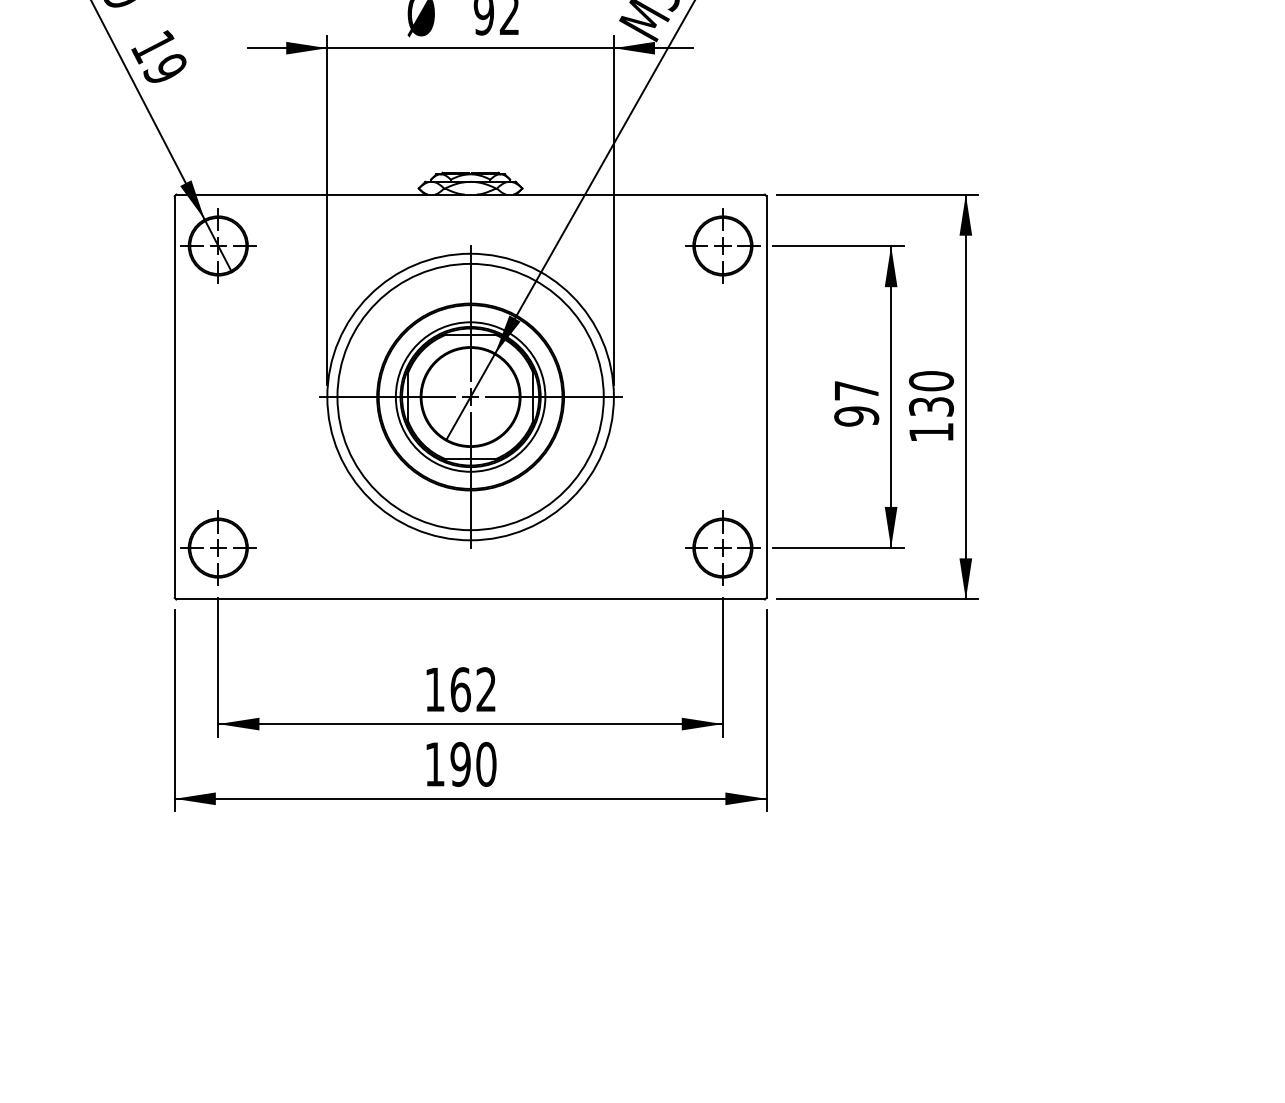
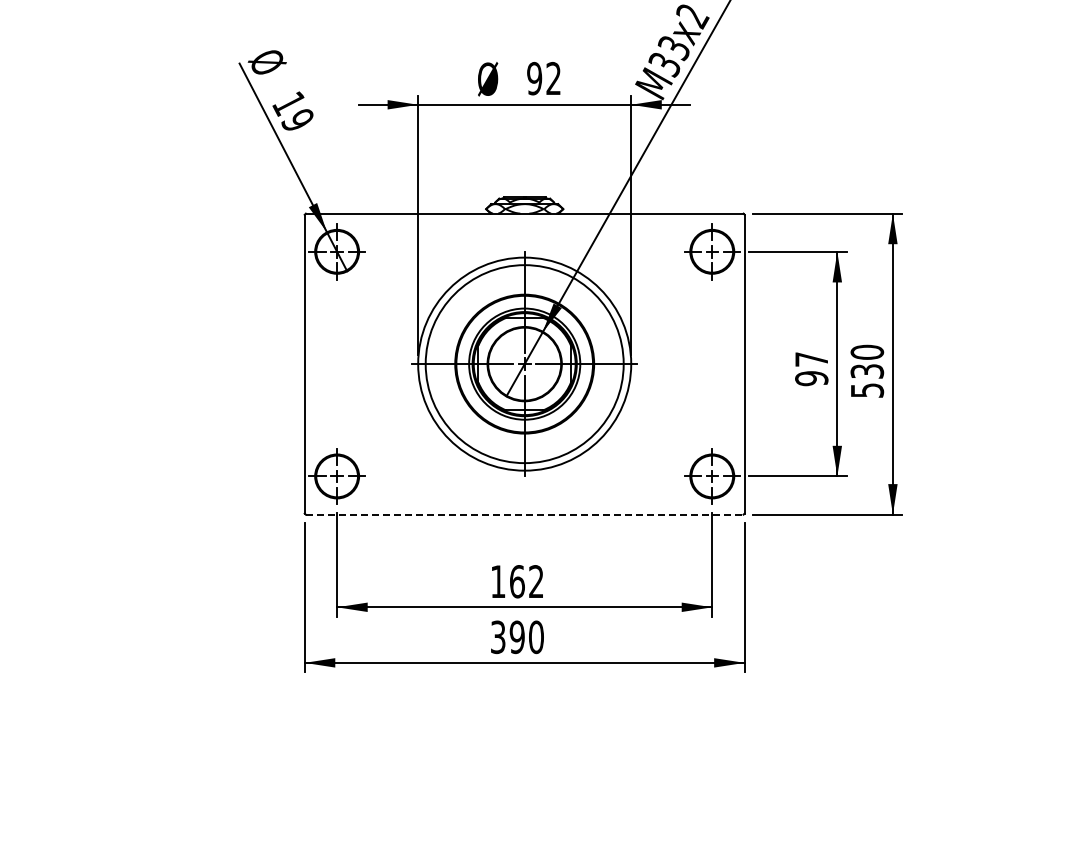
text: (931, 432) -> (867, 390), 130 -> 530
line: (470, 599) -> (524, 514), solid -> dashed
text: (435, 764) -> (498, 637), 190 -> 390

